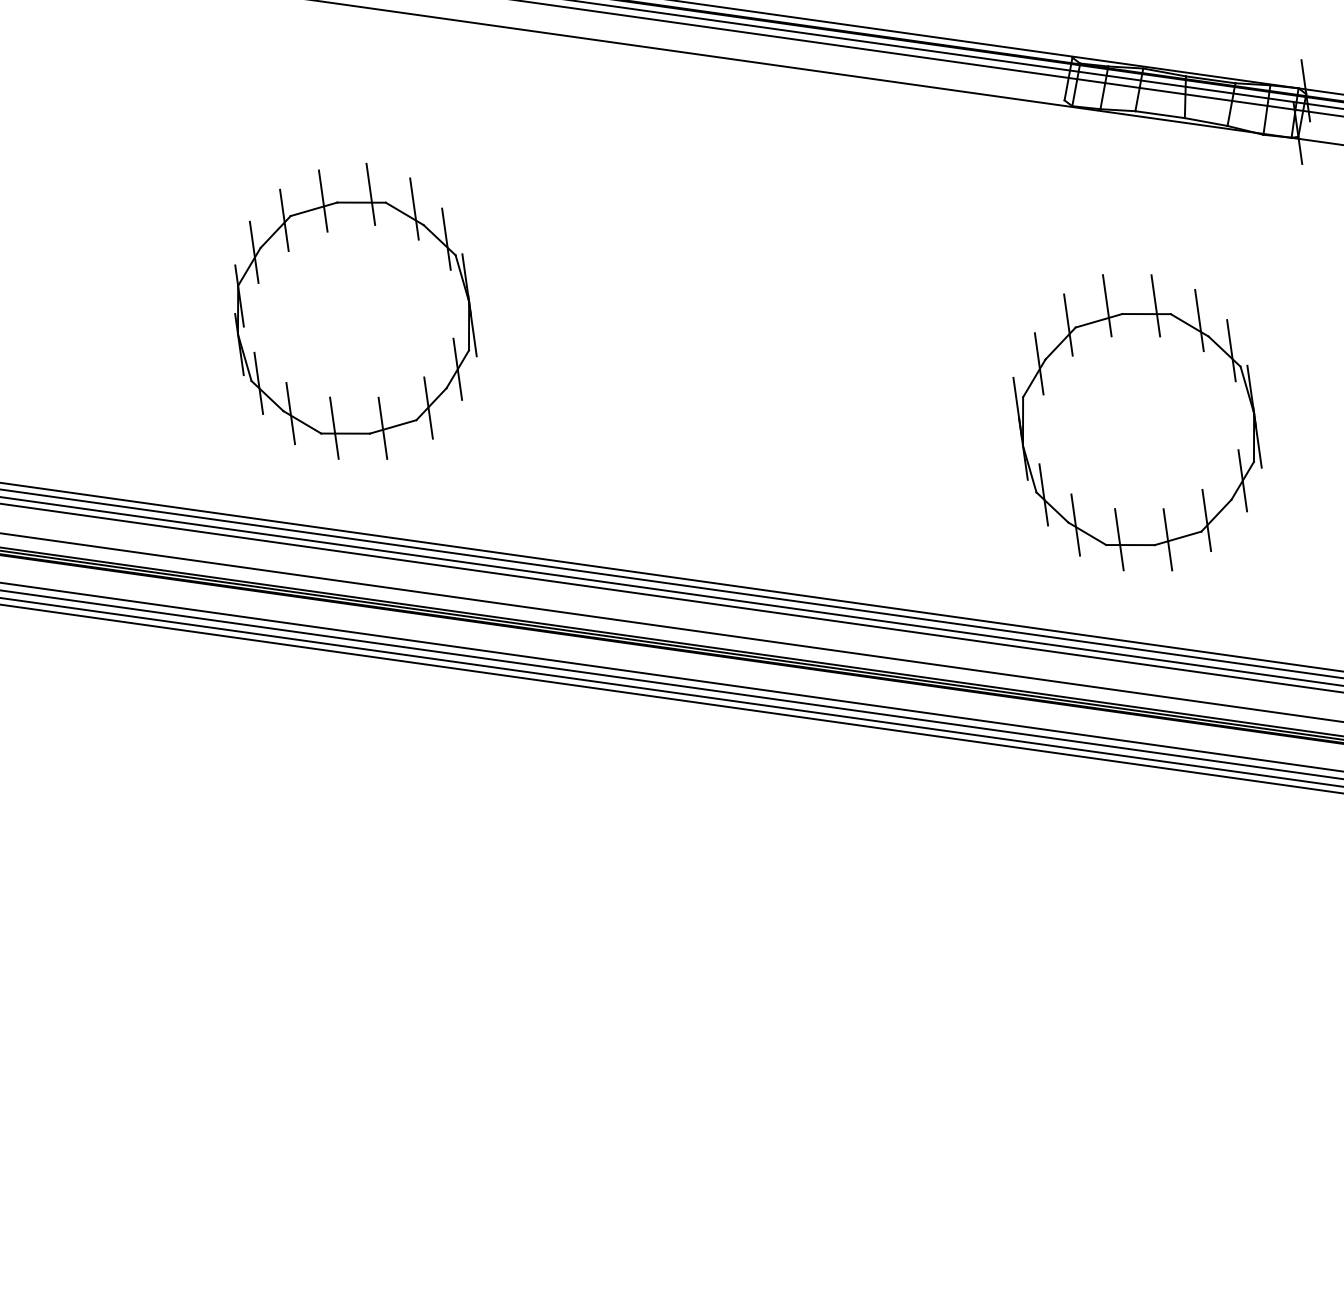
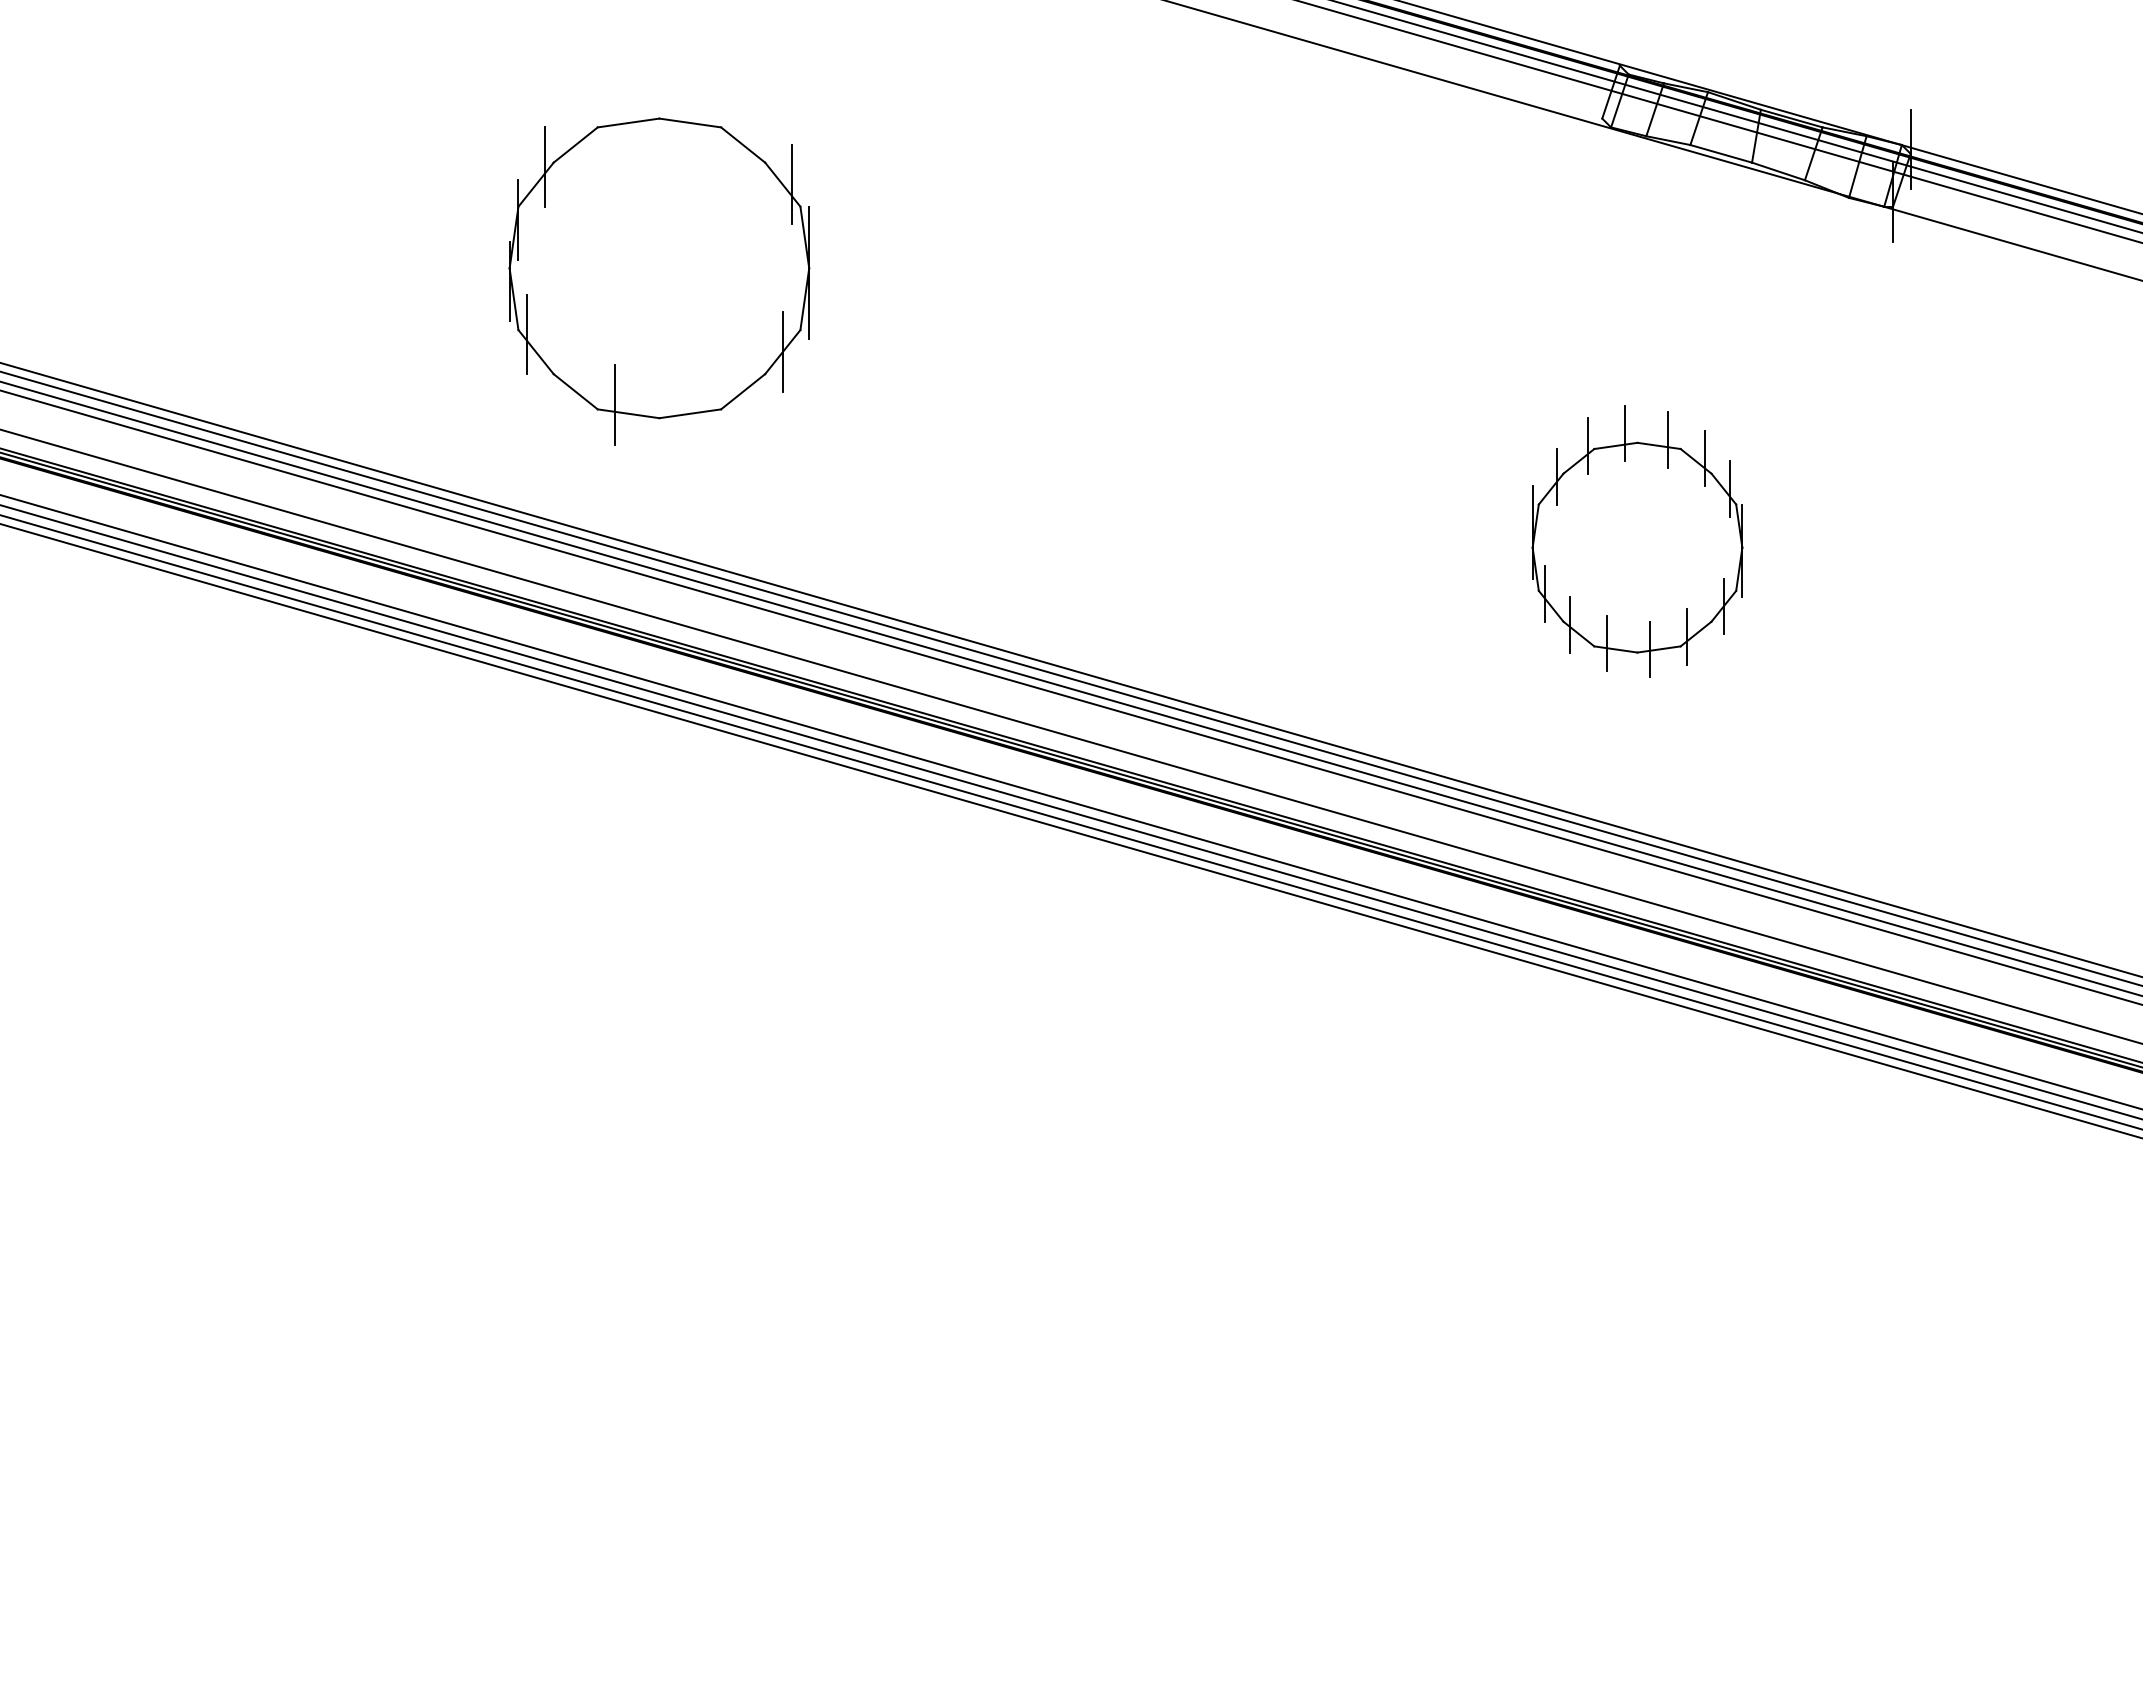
line: (370, 193) -> (703, 113), removed
line: (322, 200) -> (641, 113), removed
line: (414, 208) -> (756, 140), removed
line: (284, 220) -> (588, 131), removed
line: (428, 407) -> (738, 395), removed
line: (290, 413) -> (562, 378), removed
part: (1137, 422) -> (1637, 541), size x0.7
line: (383, 428) -> (677, 413), removed

